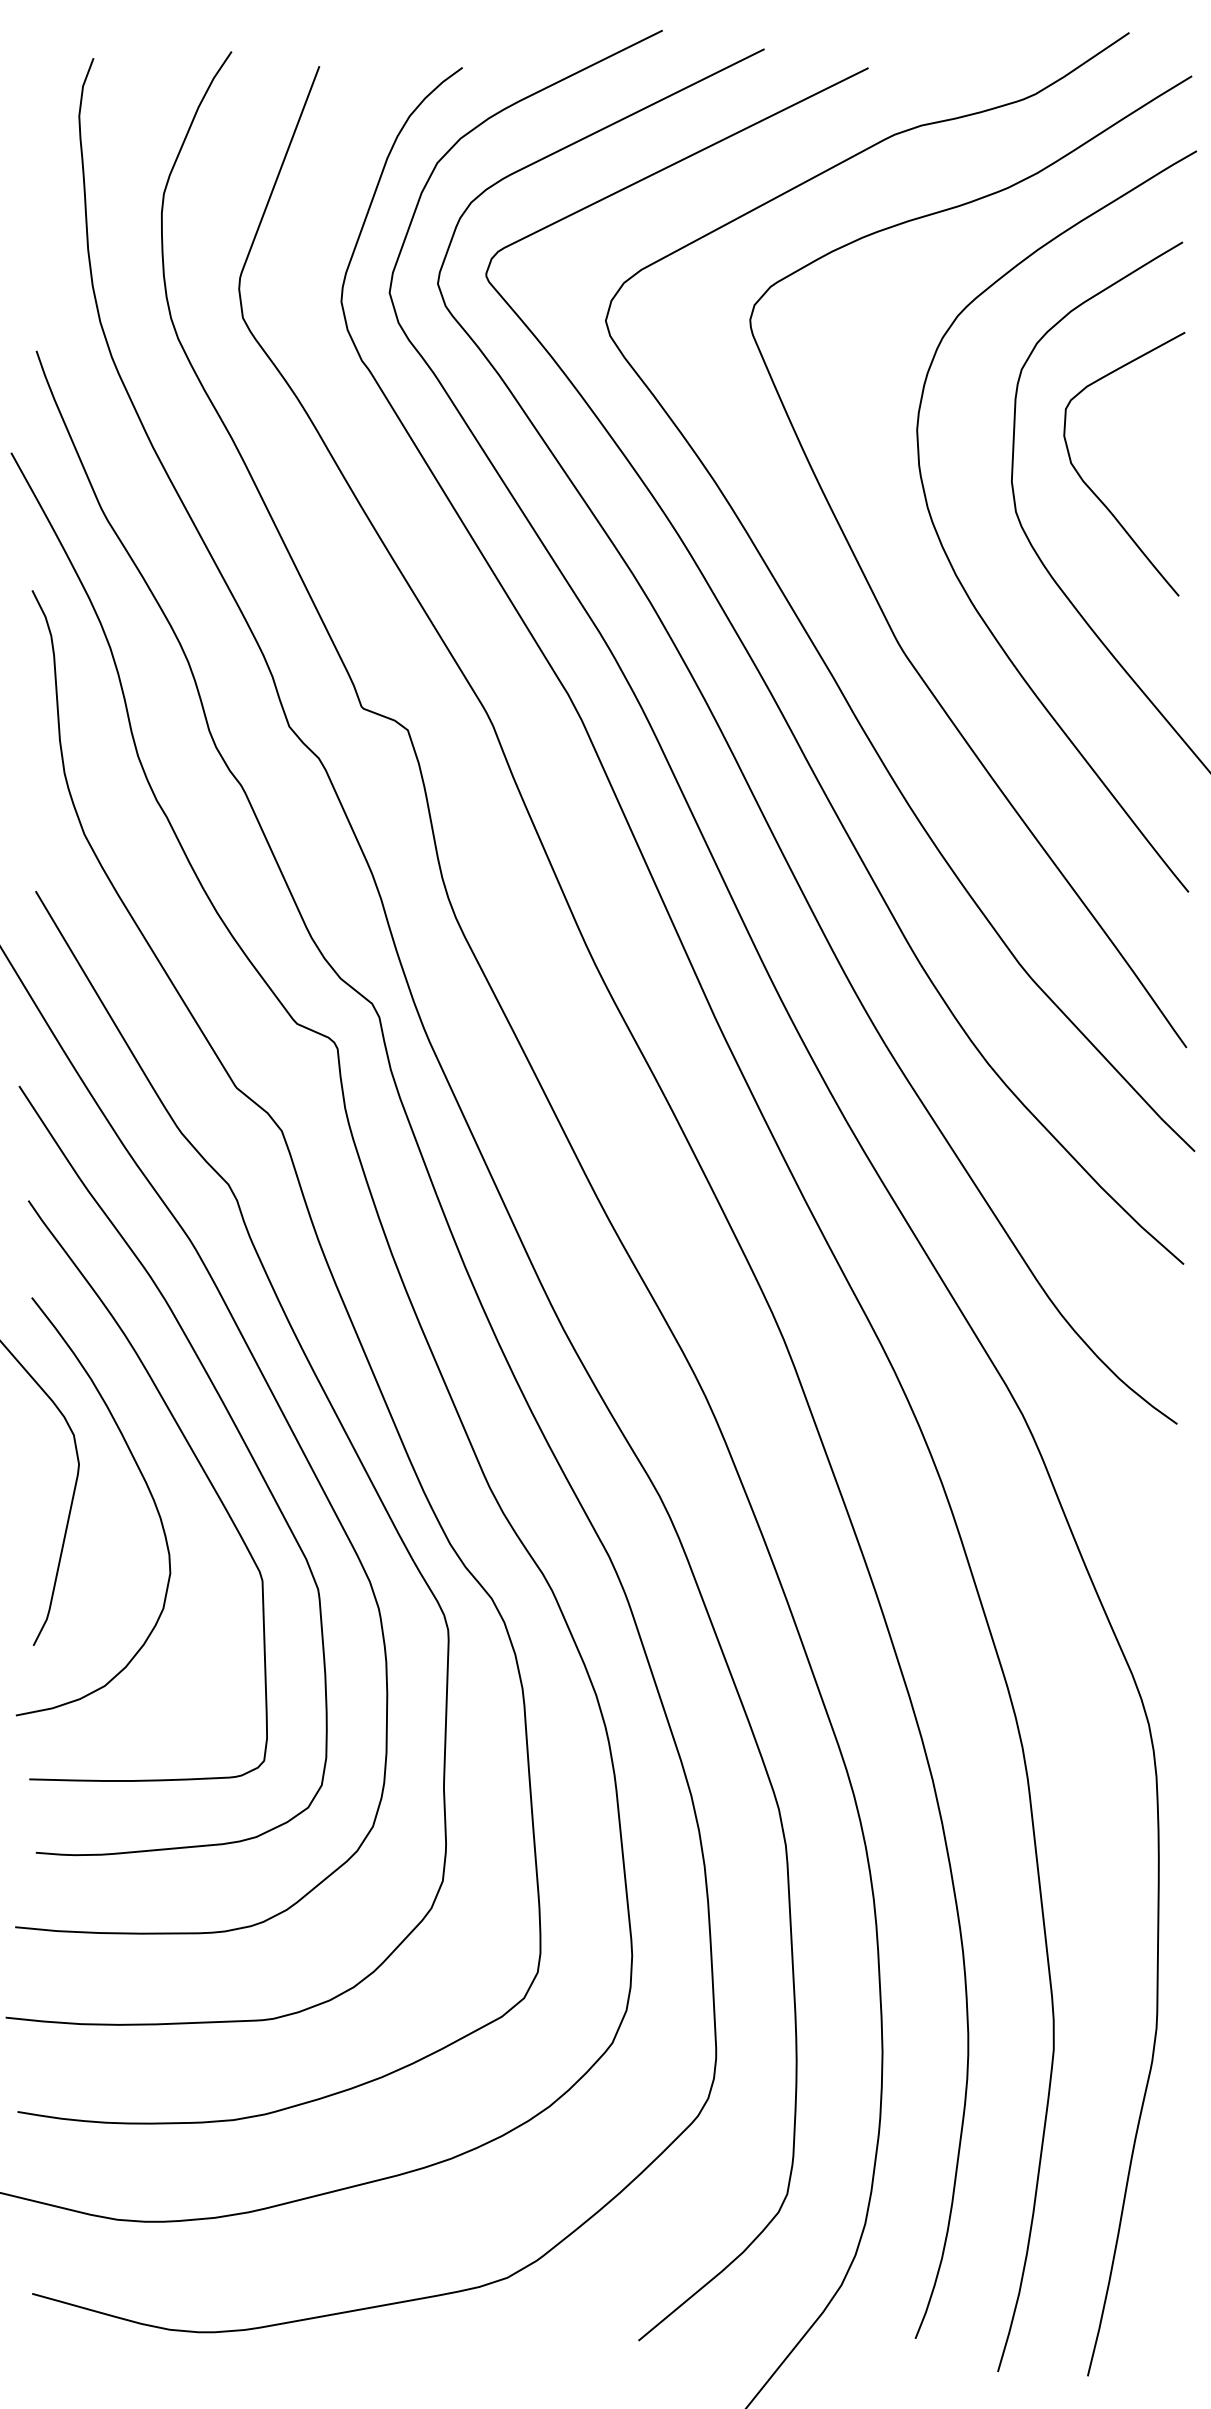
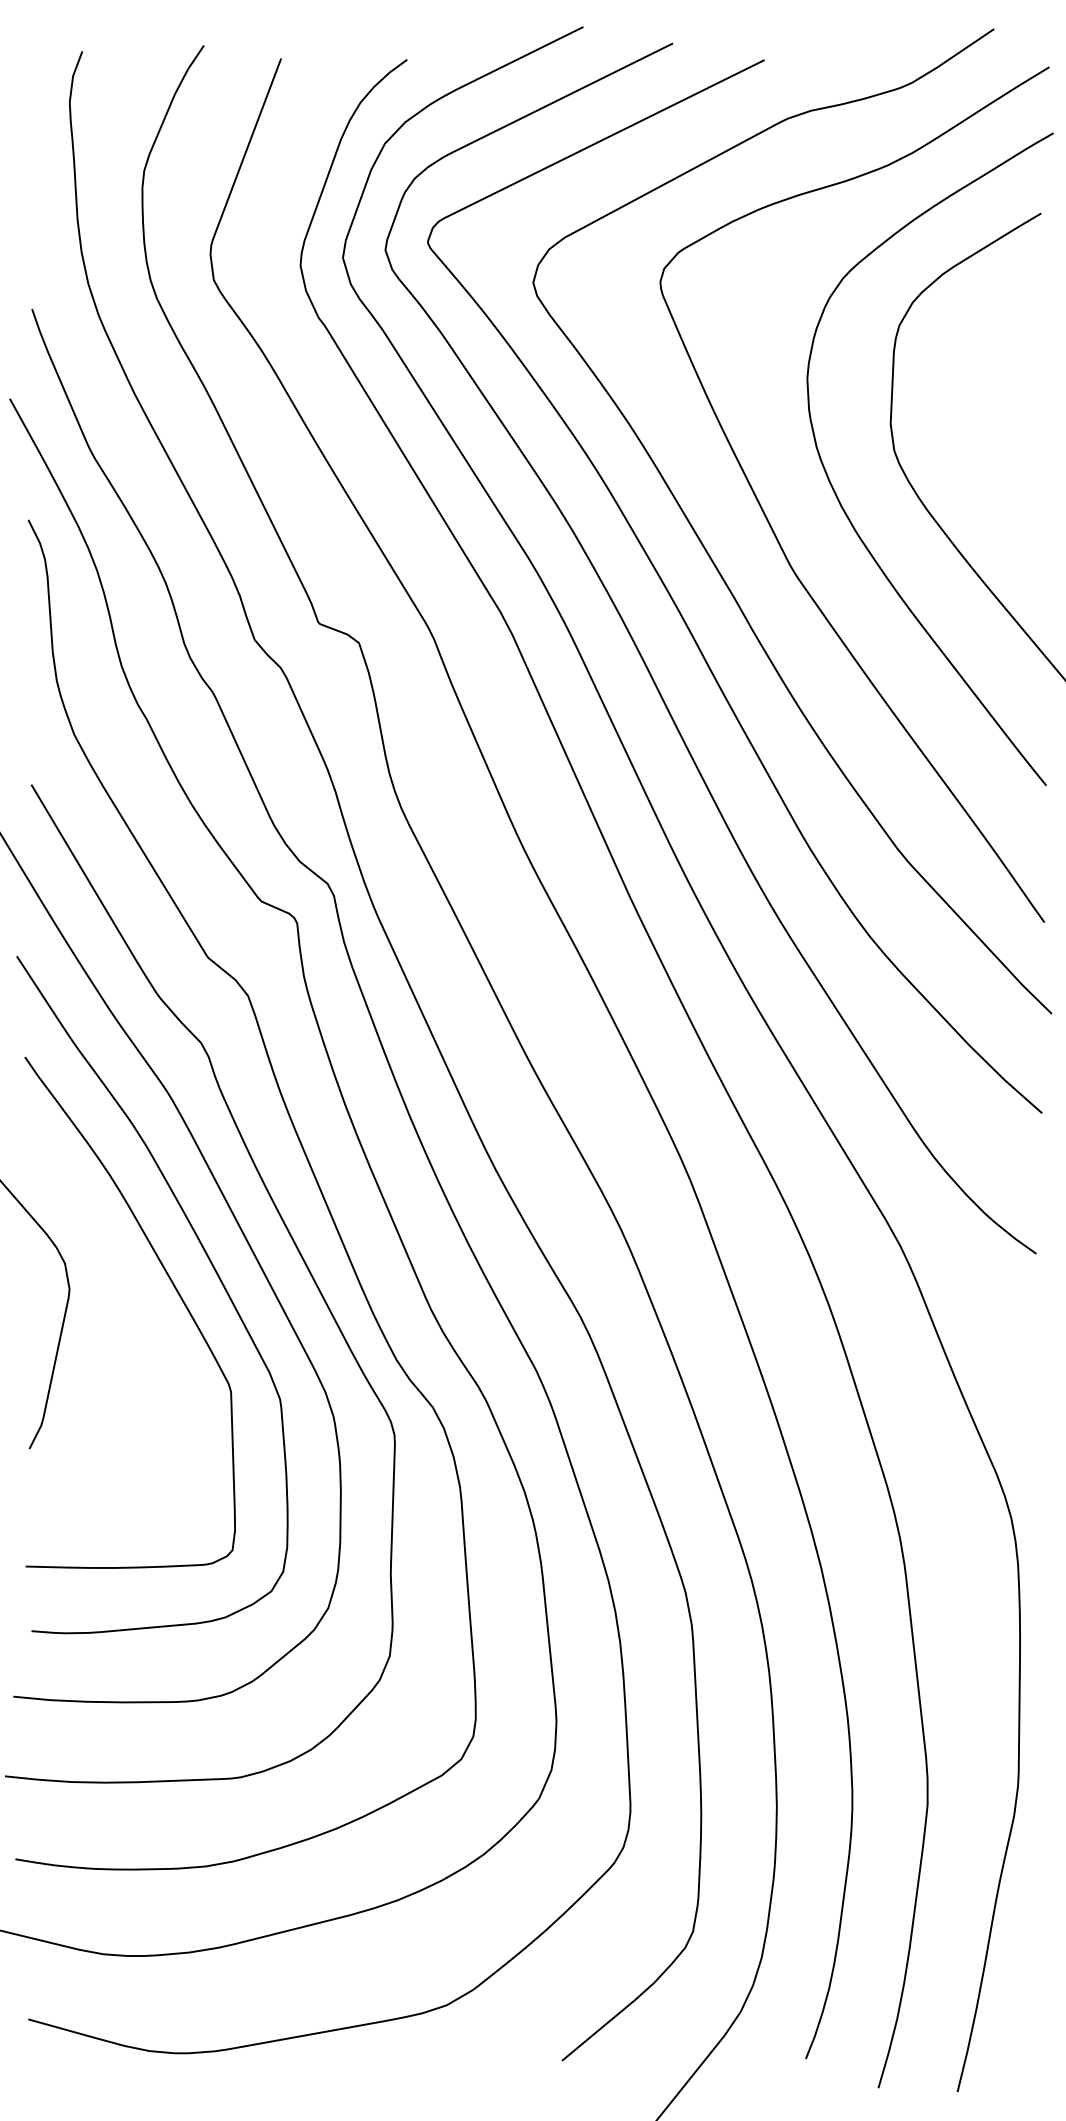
curve: (1090, 487) -> (959, 429), removed
curve: (145, 1484) -> (128, 1306), removed

